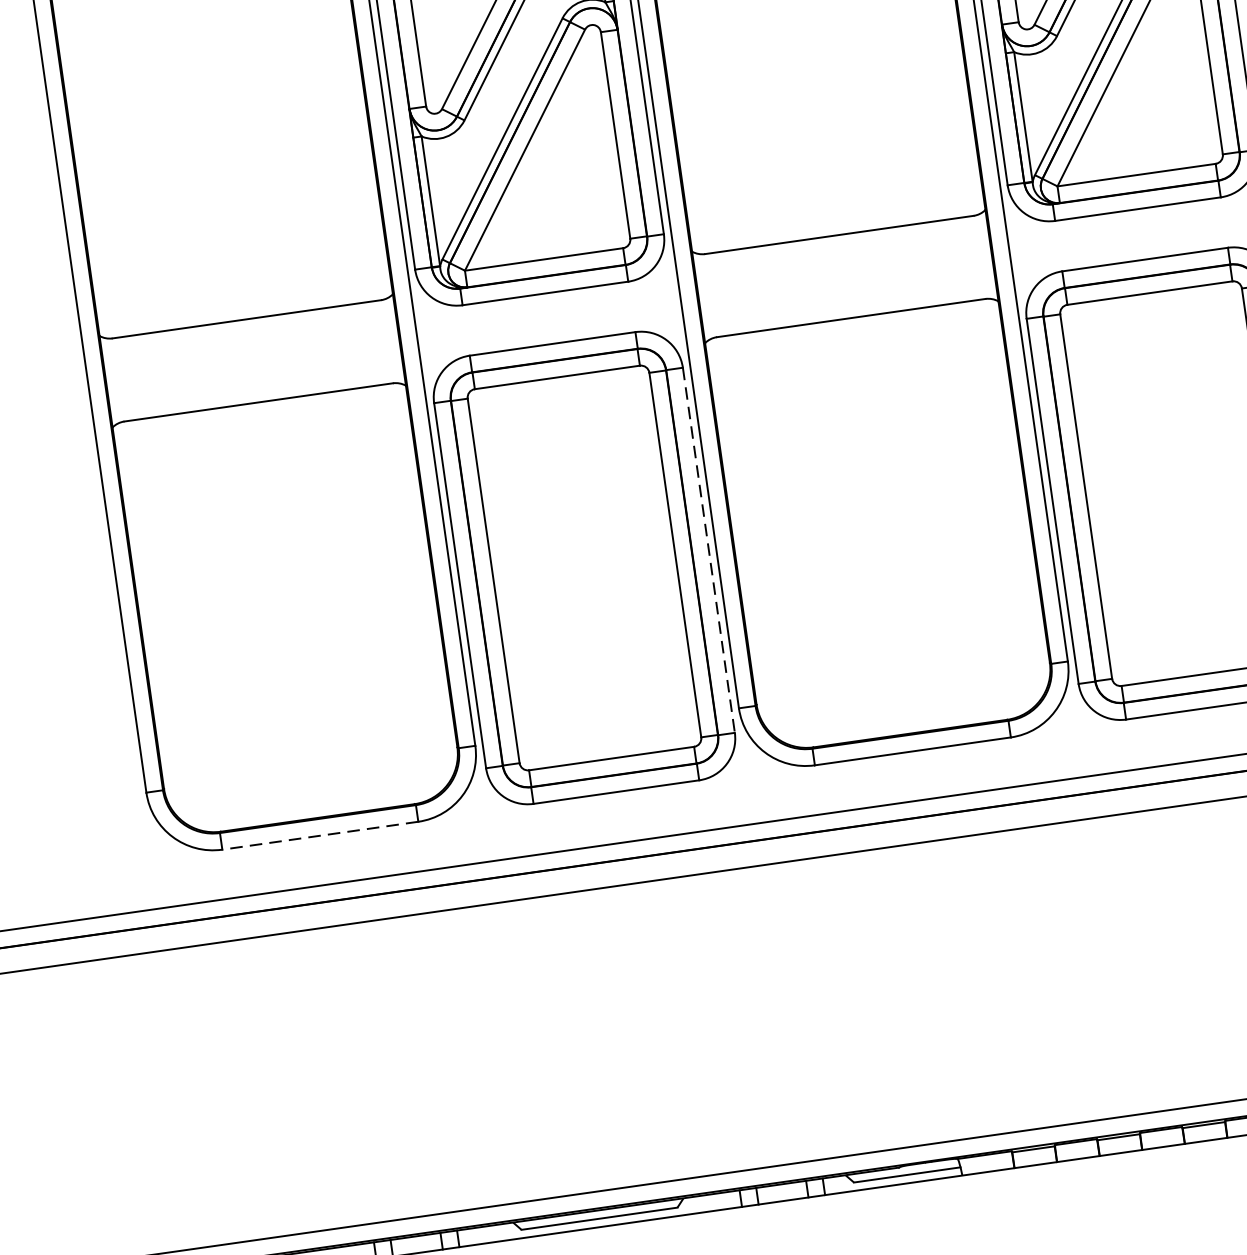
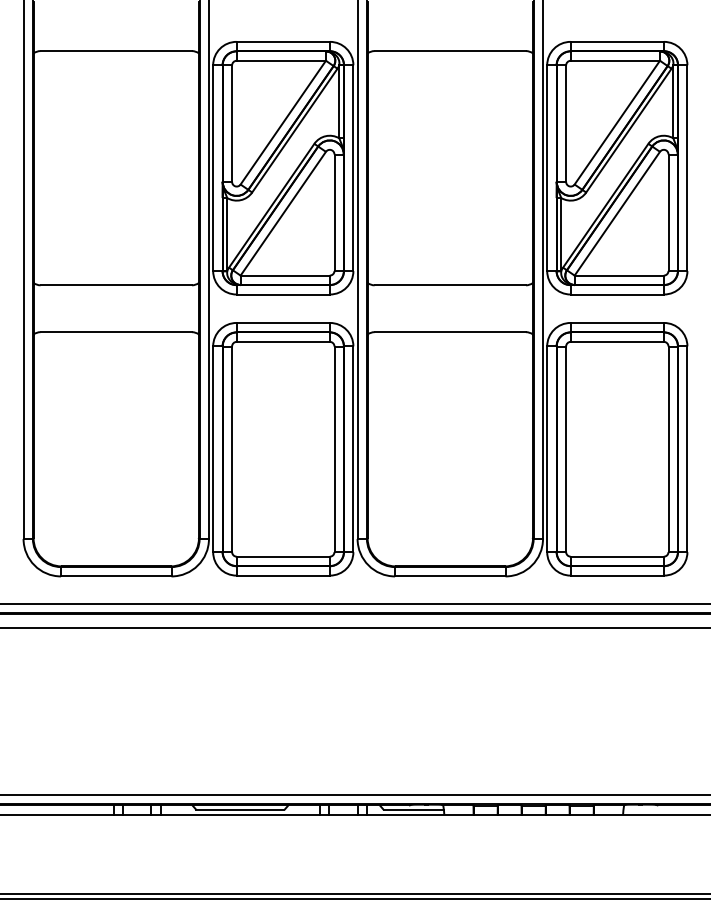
line: (709, 550) -> (353, 449), dashed -> solid
line: (318, 836) -> (115, 576), dashed -> solid

